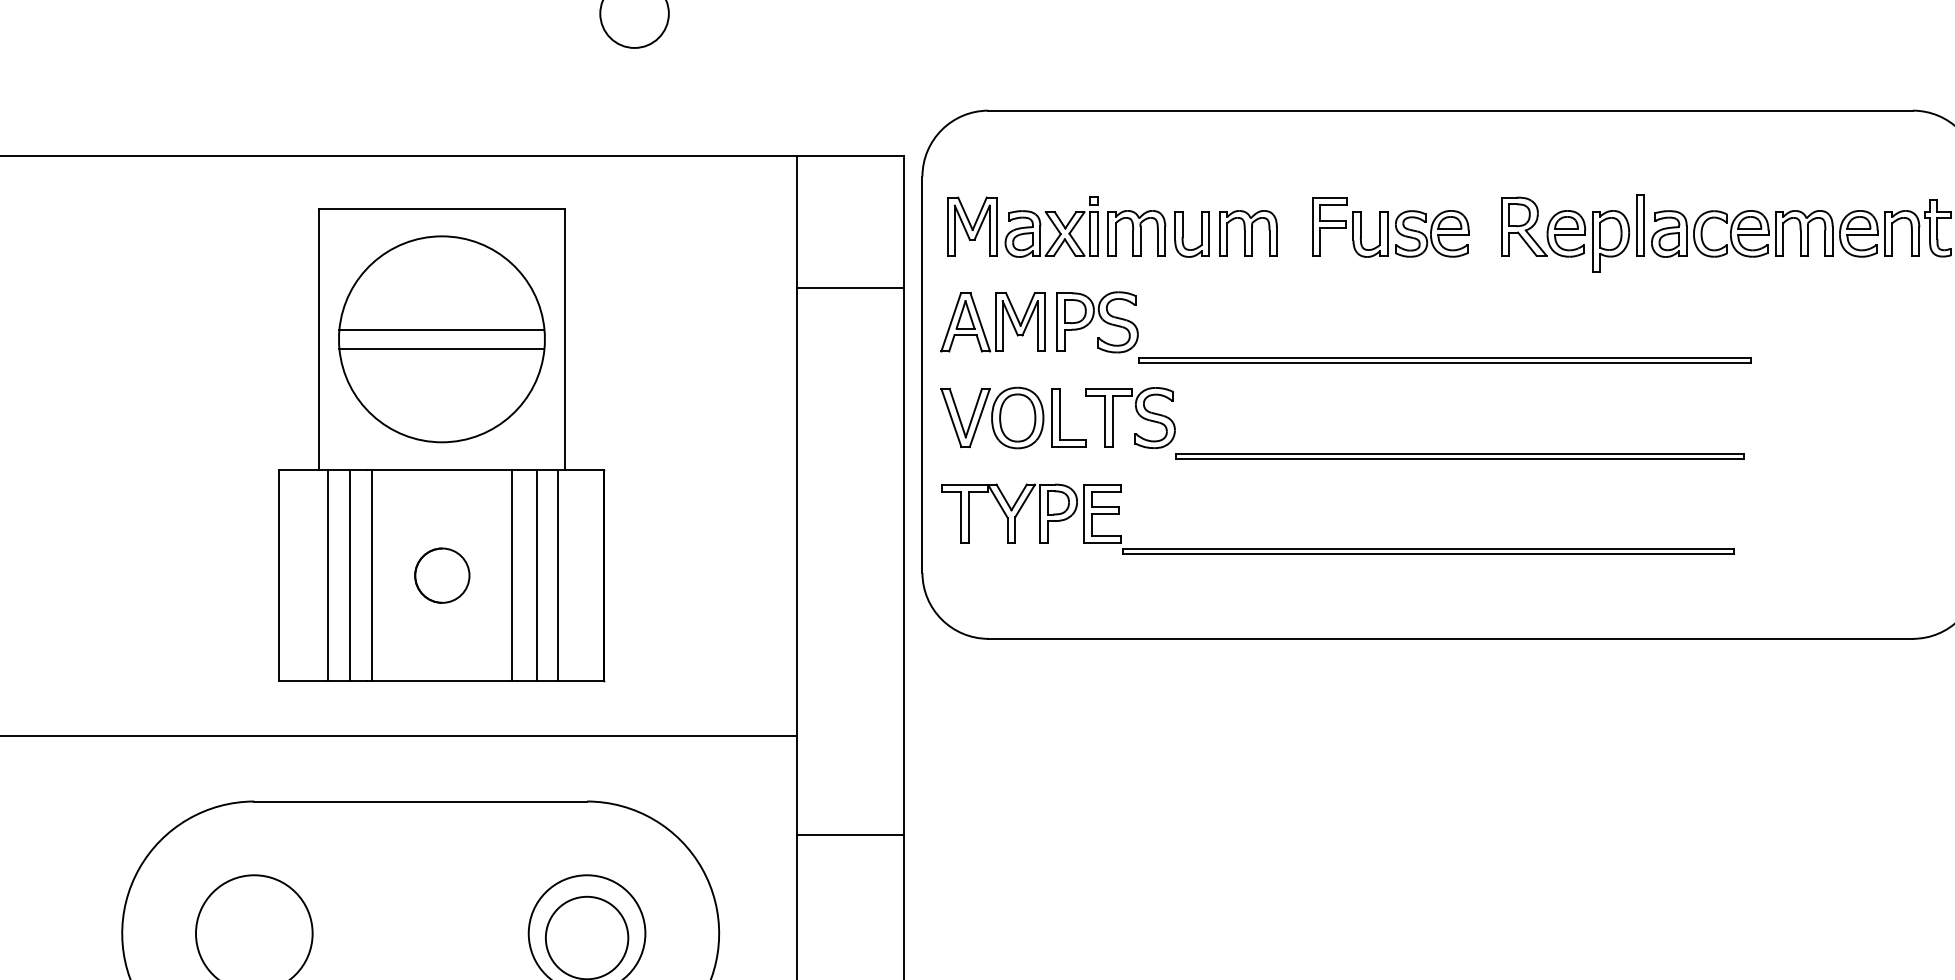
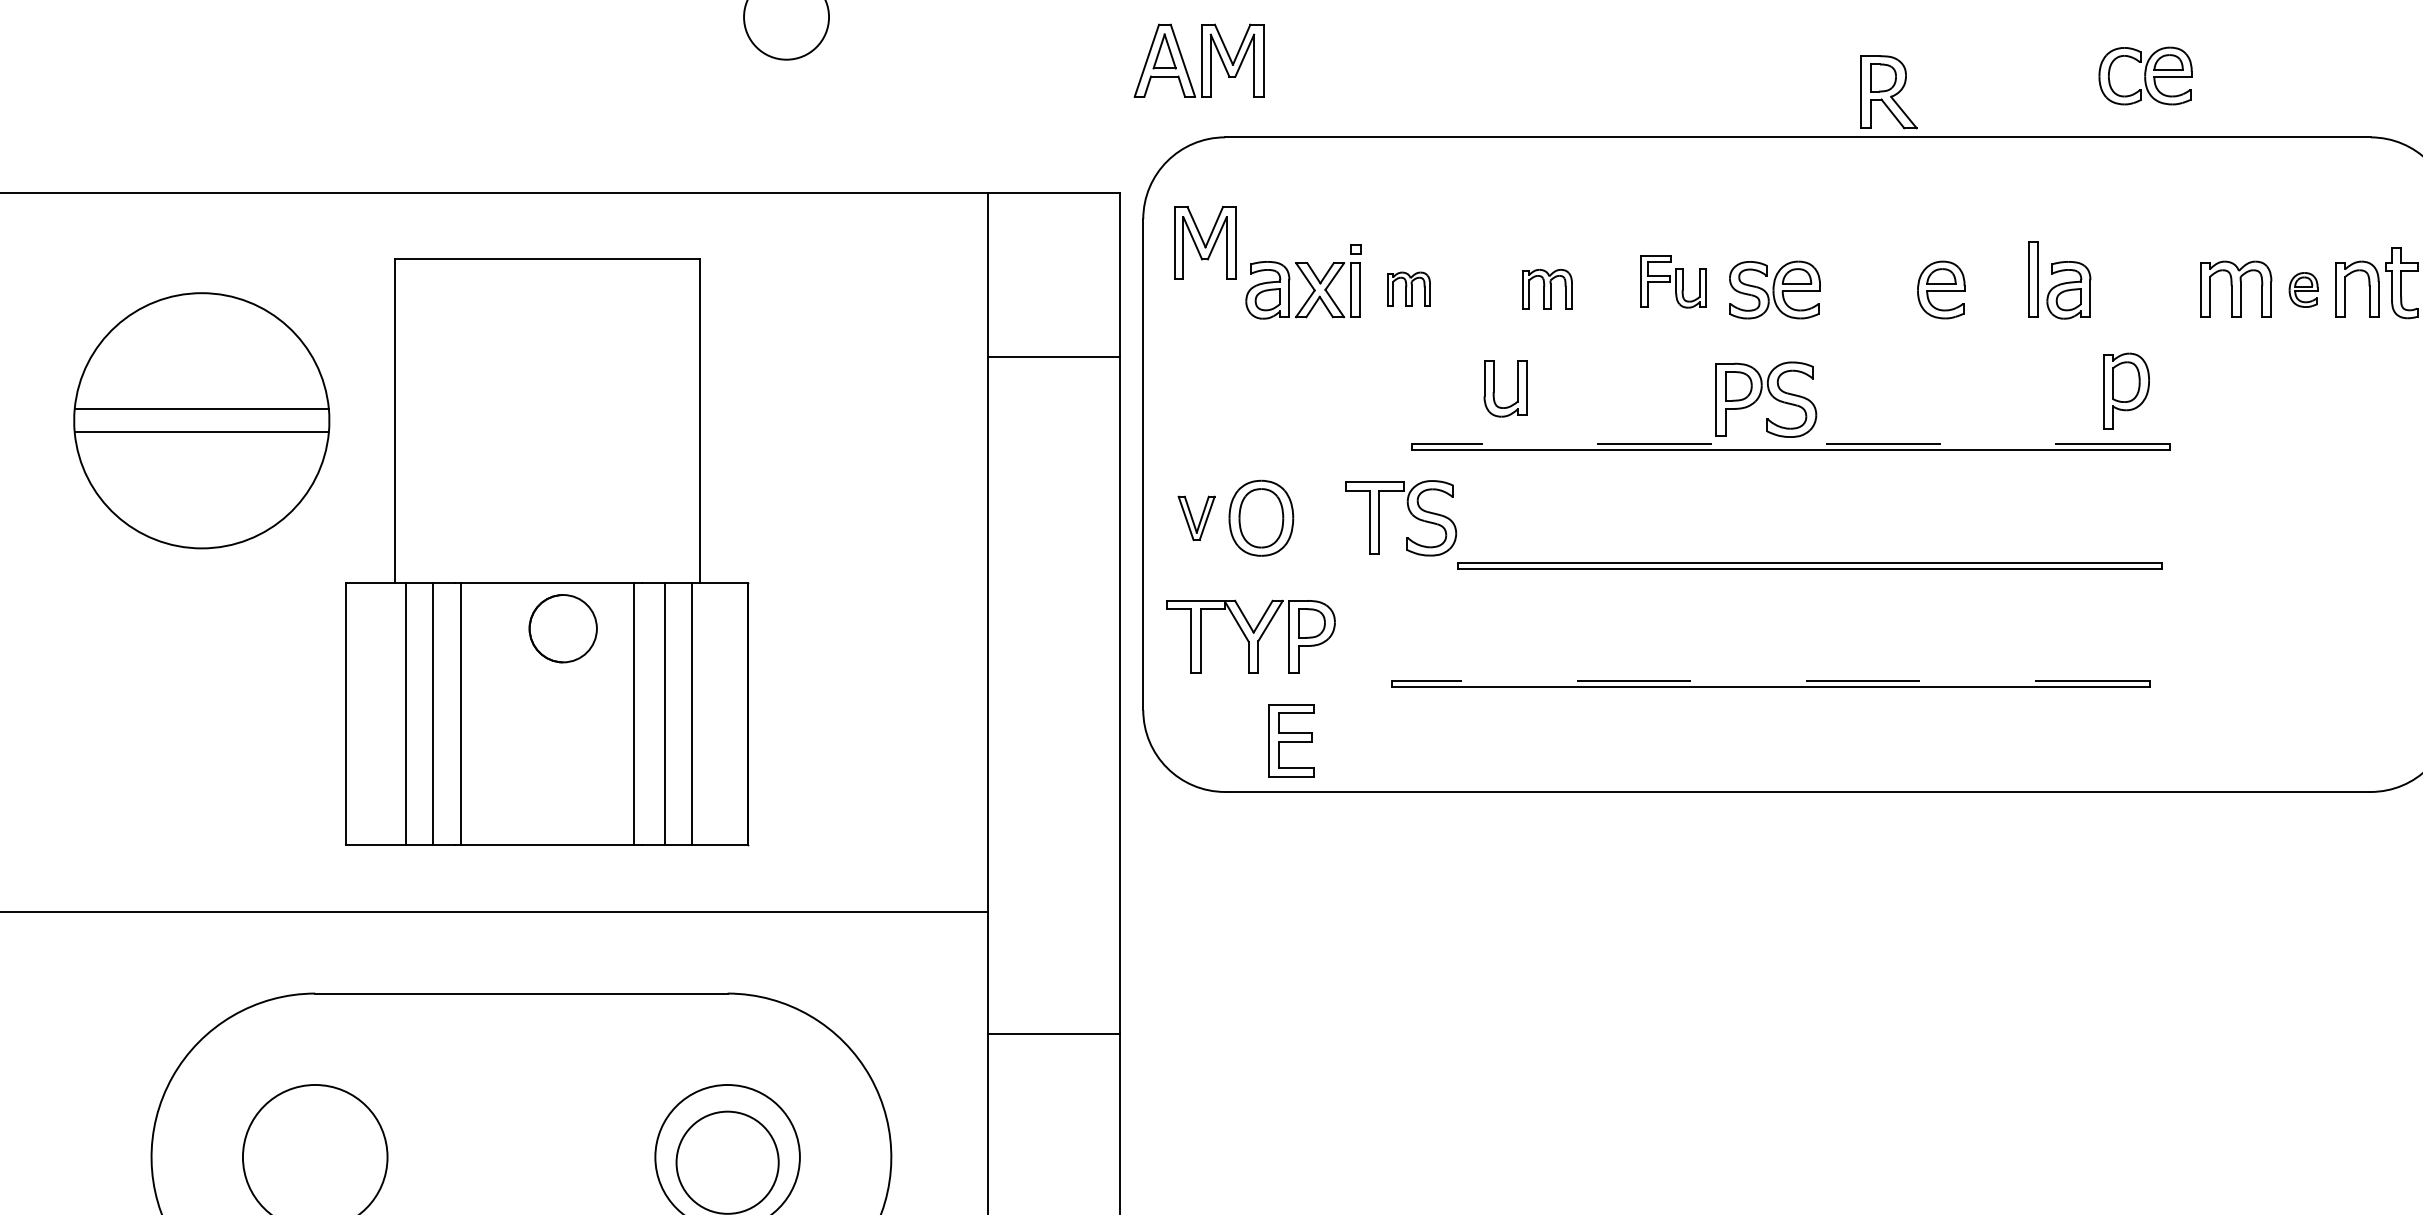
part: (972, 226) -> (1205, 242), moved
part: (1350, 226) -> (1673, 281), size x0.7
part: (1523, 226) -> (1888, 92), moved
part: (1136, 232) -> (1408, 288), size x0.6
part: (1248, 232) -> (1547, 288), size x0.7
part: (1731, 233) -> (2145, 75), moved
part: (1858, 233) -> (2303, 289), size x0.6
part: (1183, 234) -> (1494, 388), moved
part: (1610, 240) -> (2126, 390), moved
part: (992, 322) -> (1198, 60), moved
part: (1097, 322) -> (1766, 399), moved
part: (441, 339) -> (201, 420), moved
line: (1444, 358) -> (1790, 444), solid -> dashed
part: (1059, 417) -> (1313, 517), removed
part: (965, 418) -> (1196, 518), size x0.6
part: (1102, 513) -> (1291, 740), moved
line: (1428, 549) -> (1770, 681), solid -> dashed
part: (441, 575) -> (562, 628), moved

